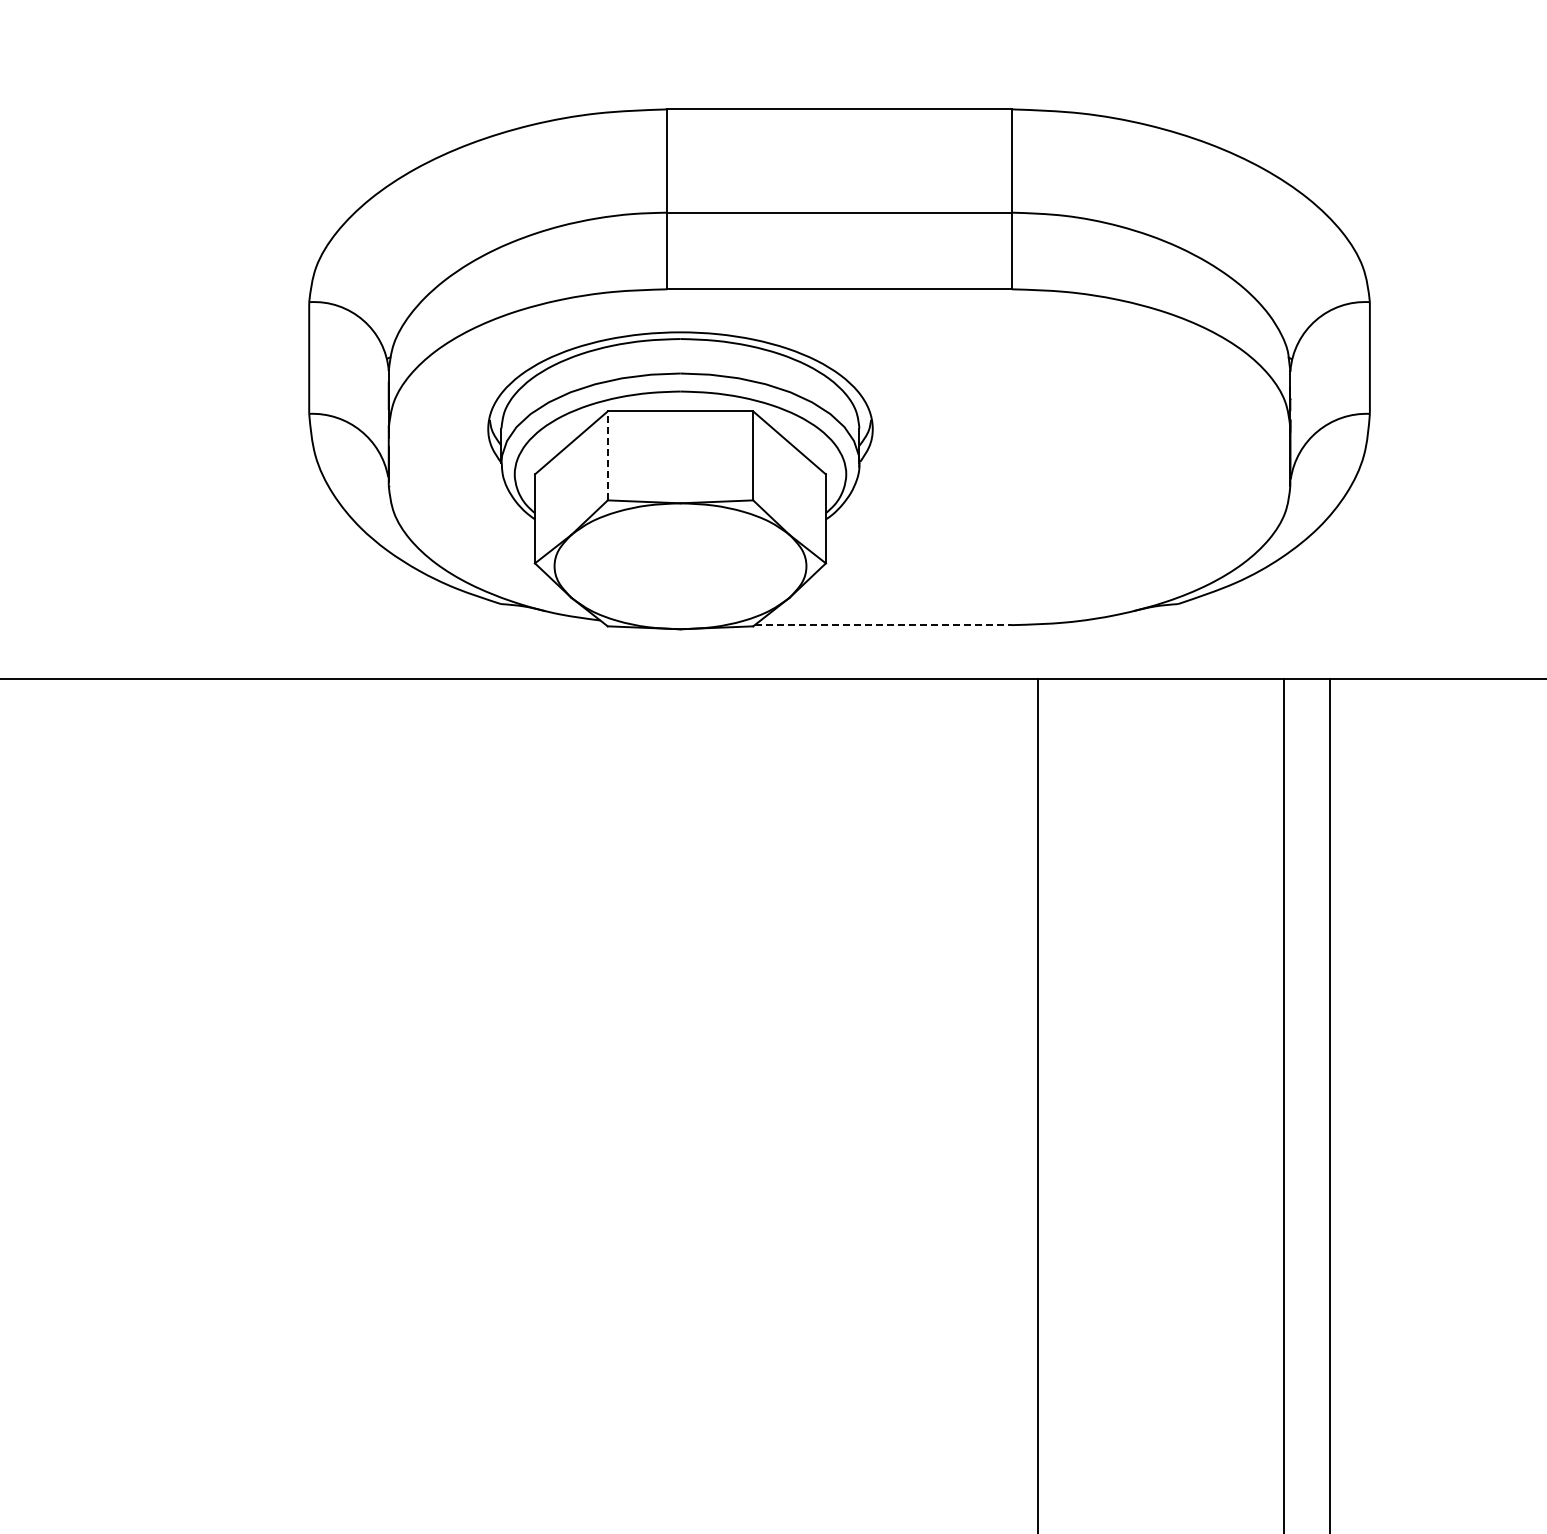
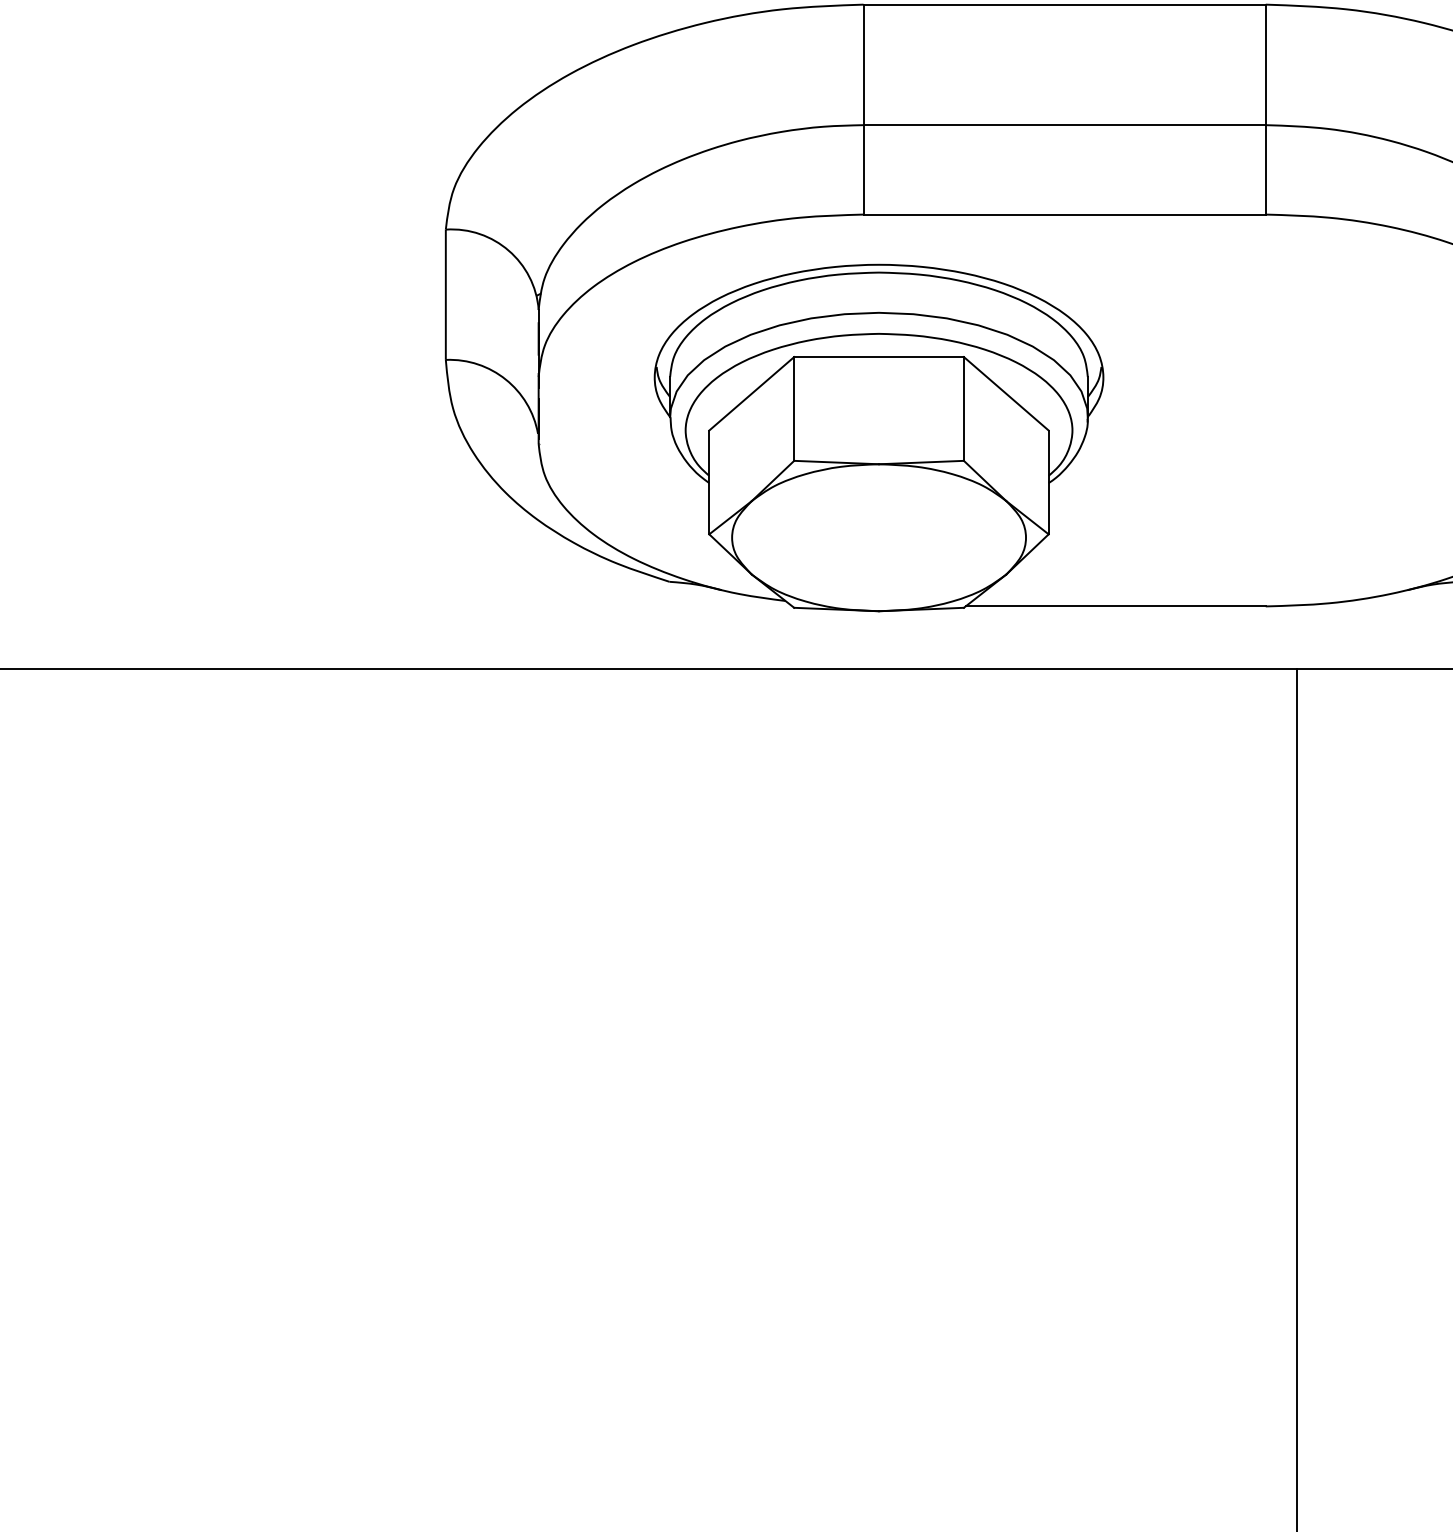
line: (607, 455) -> (793, 408), dashed -> solid
line: (883, 625) -> (1115, 606), dashed -> solid

